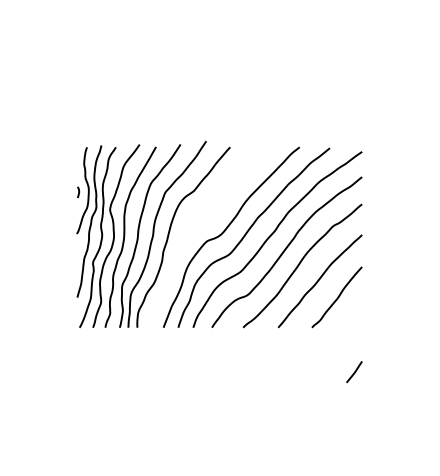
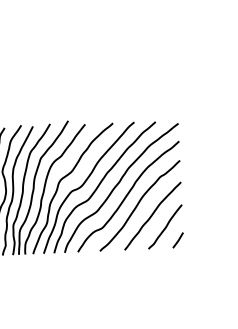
curve: (198, 221) -> (65, 177), added
line: (354, 372) -> (178, 240), moved

